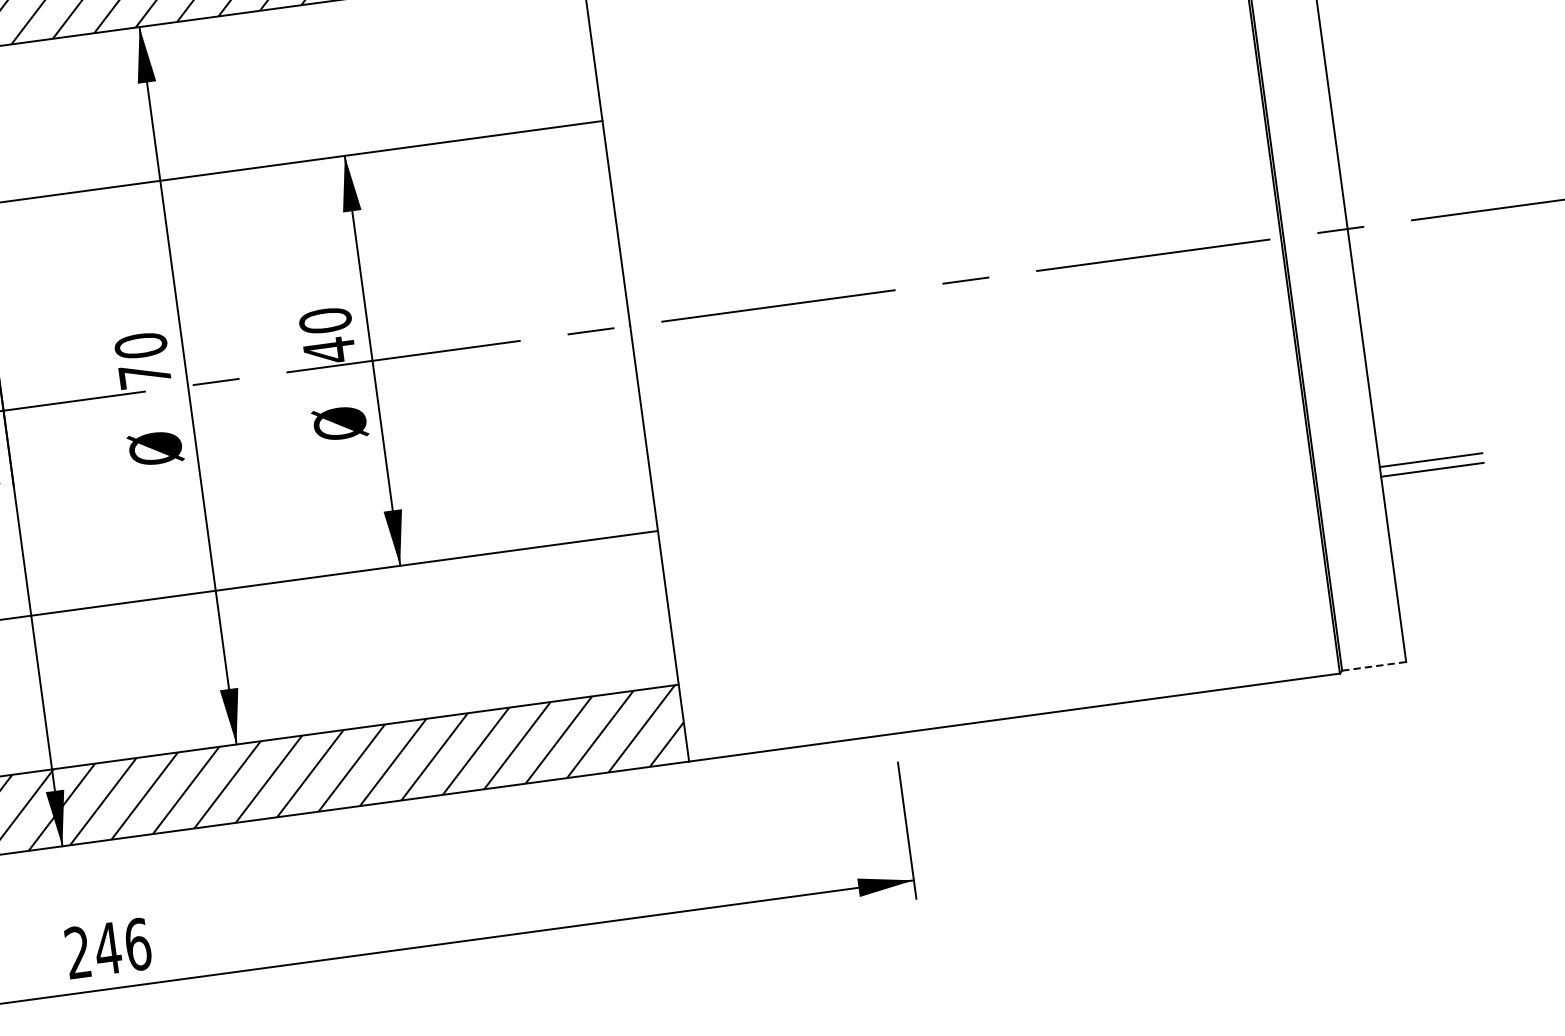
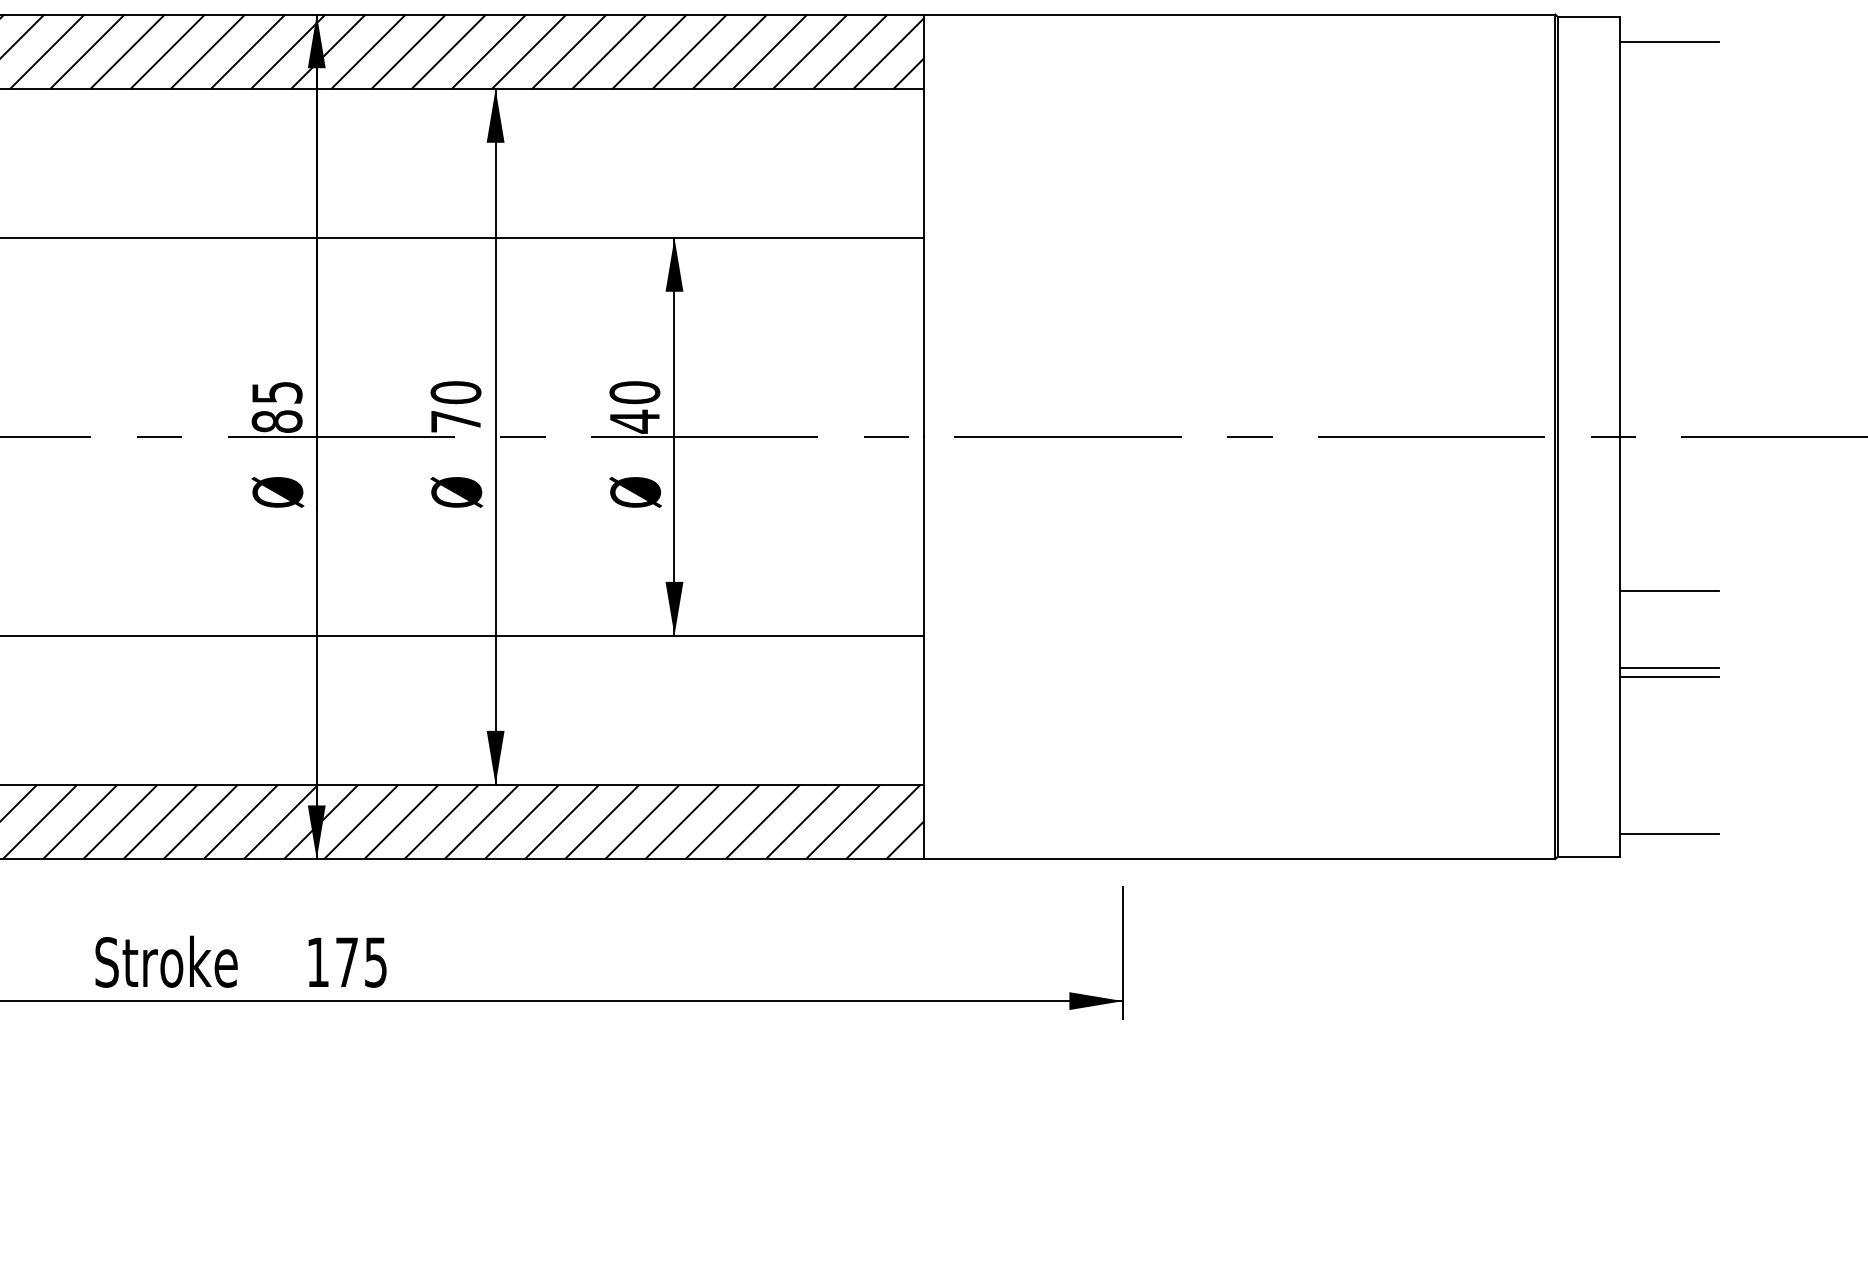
line: (1420, 380) -> (1669, 590), added
line: (1454, 632) -> (1669, 834), added
line: (1374, 666) -> (1589, 856), dashed -> solid
text: (108, 948) -> (347, 962), 246 -> 175

